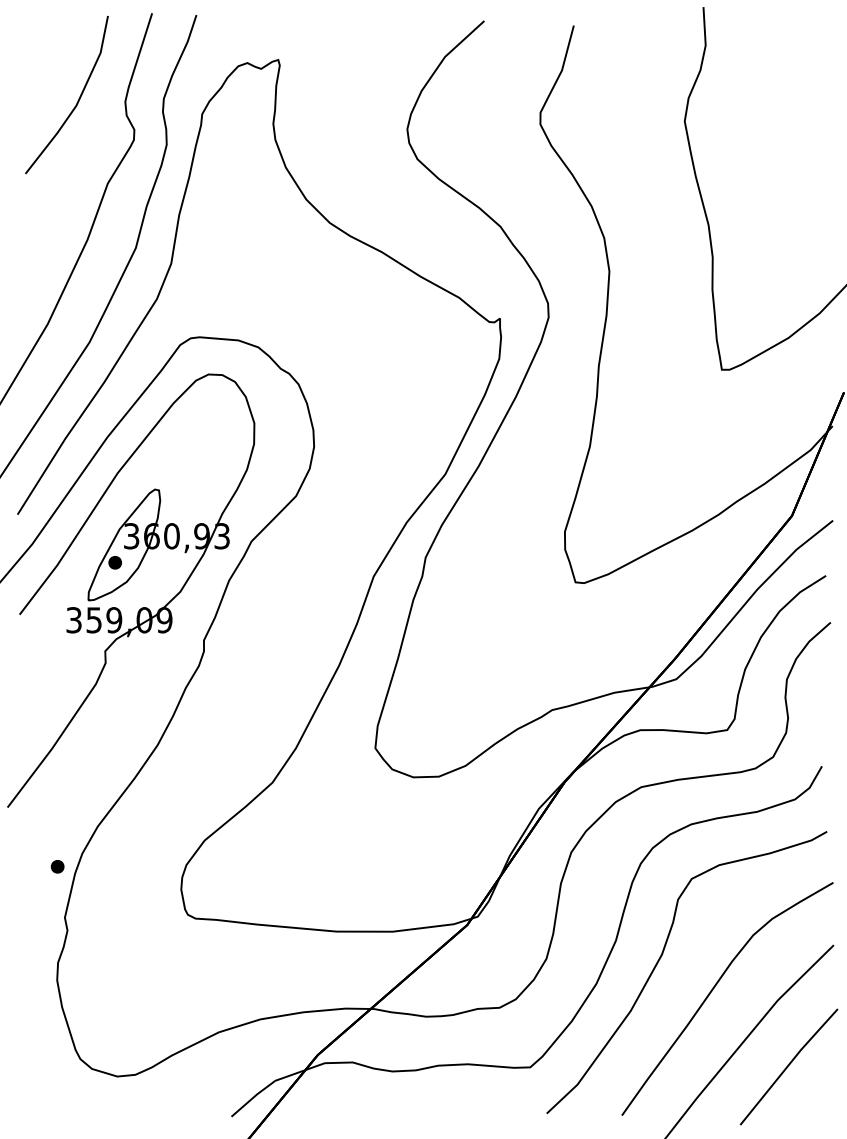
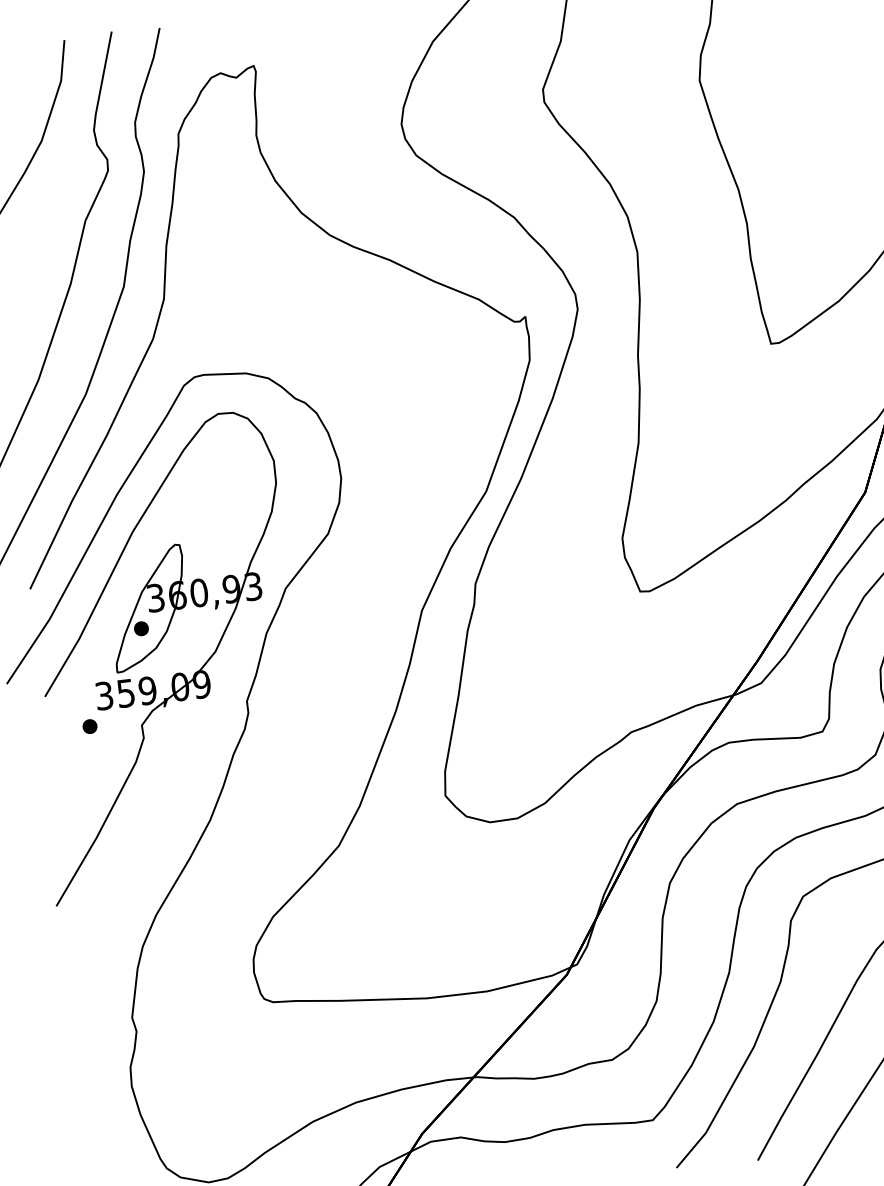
part: (57, 866) -> (89, 726), moved

